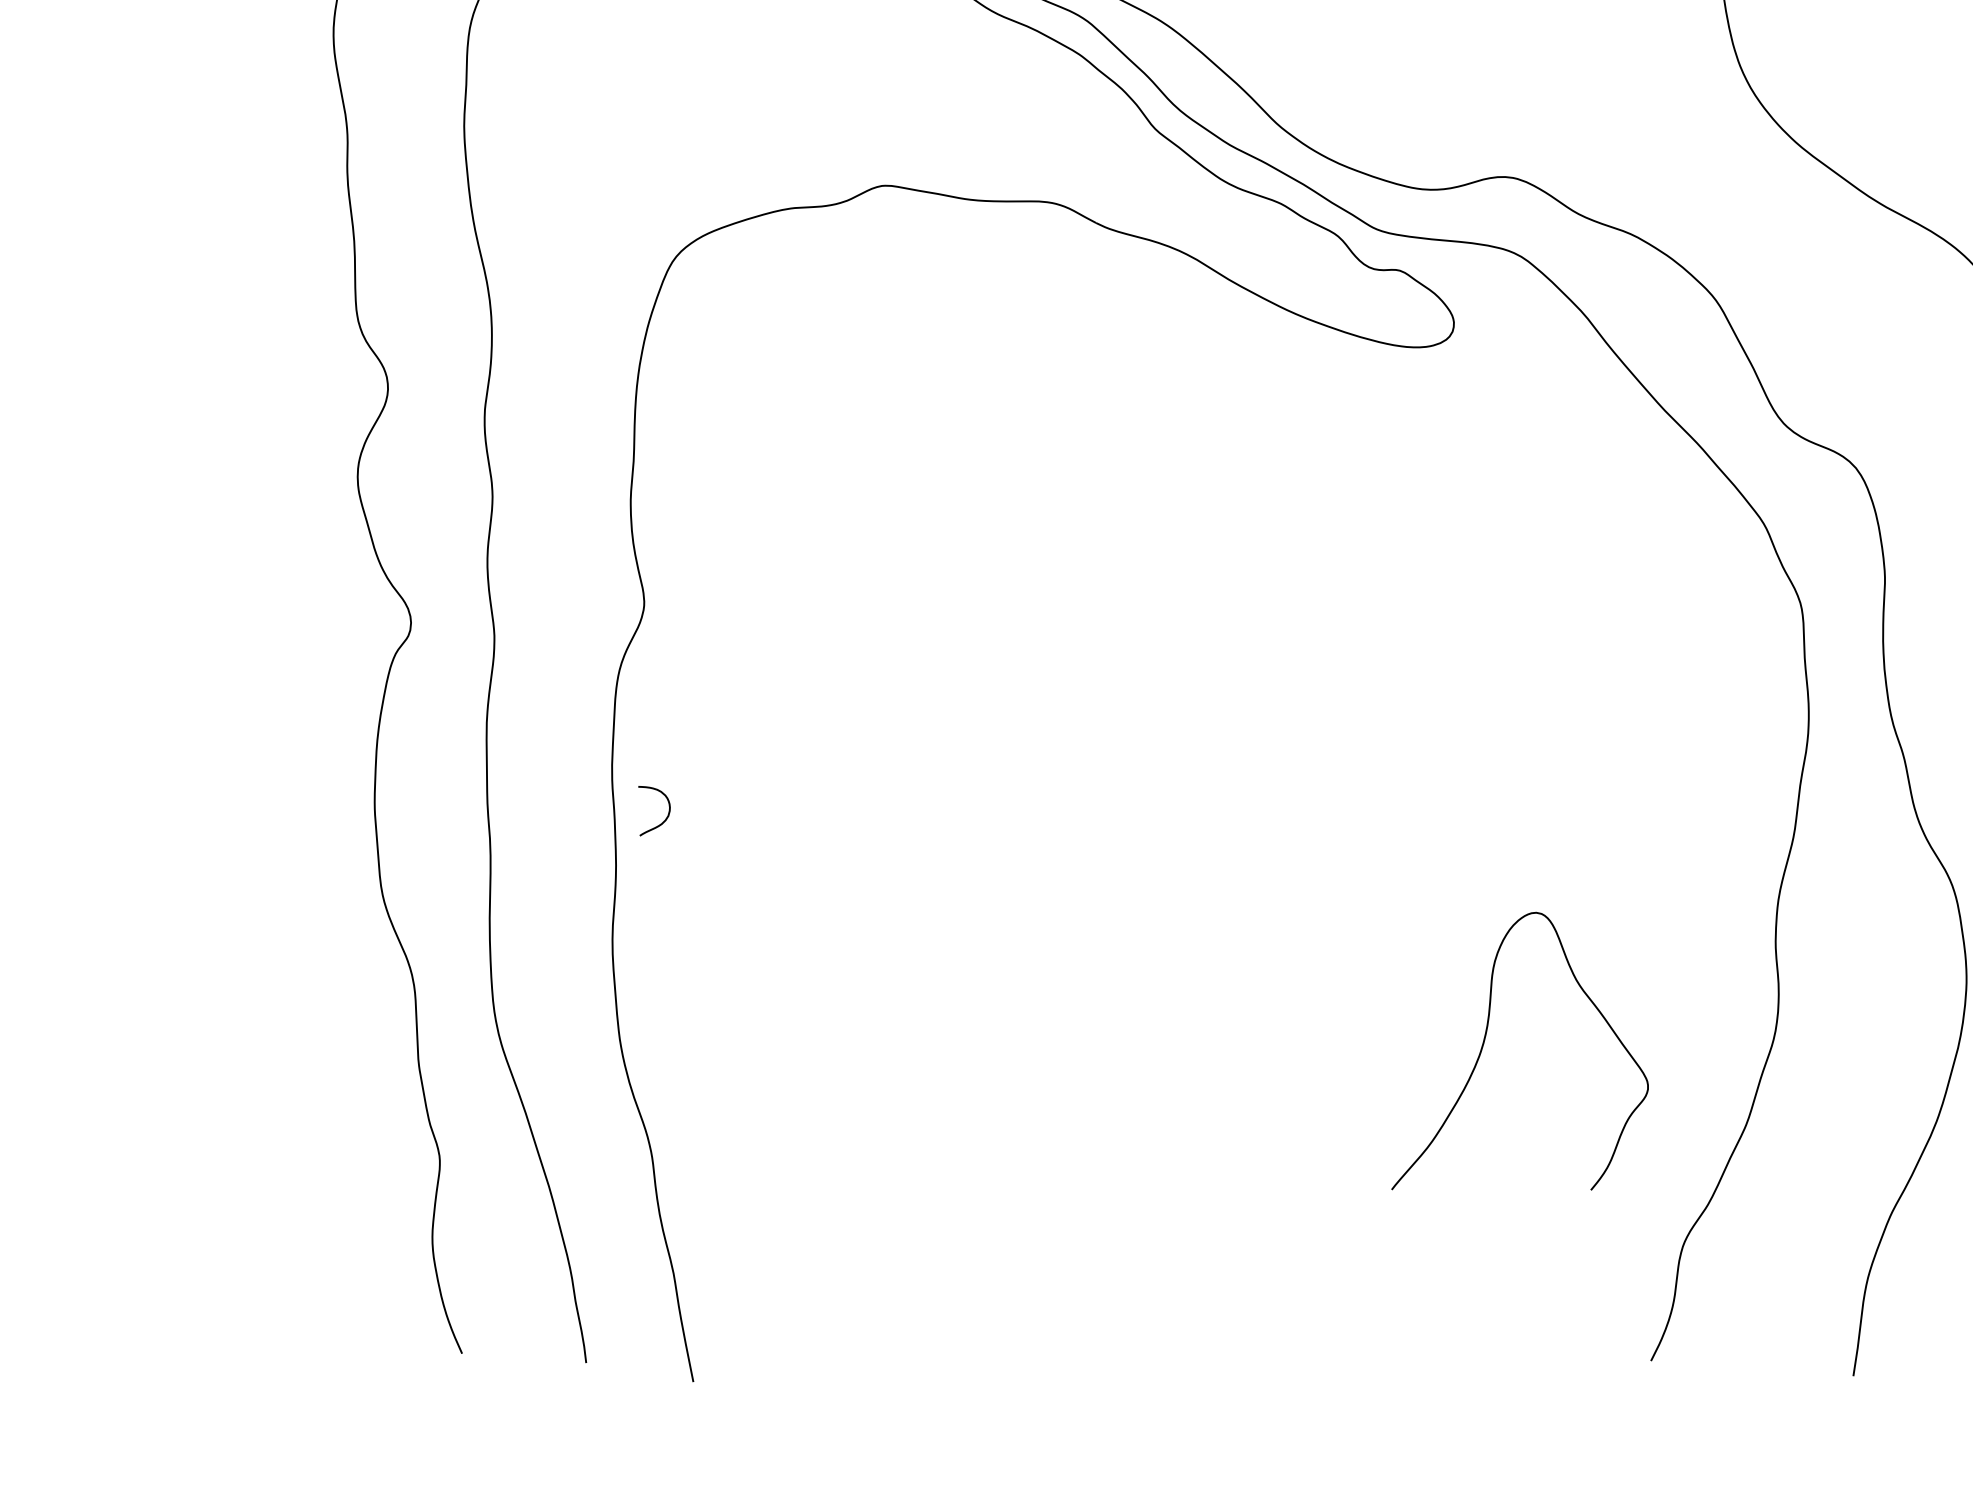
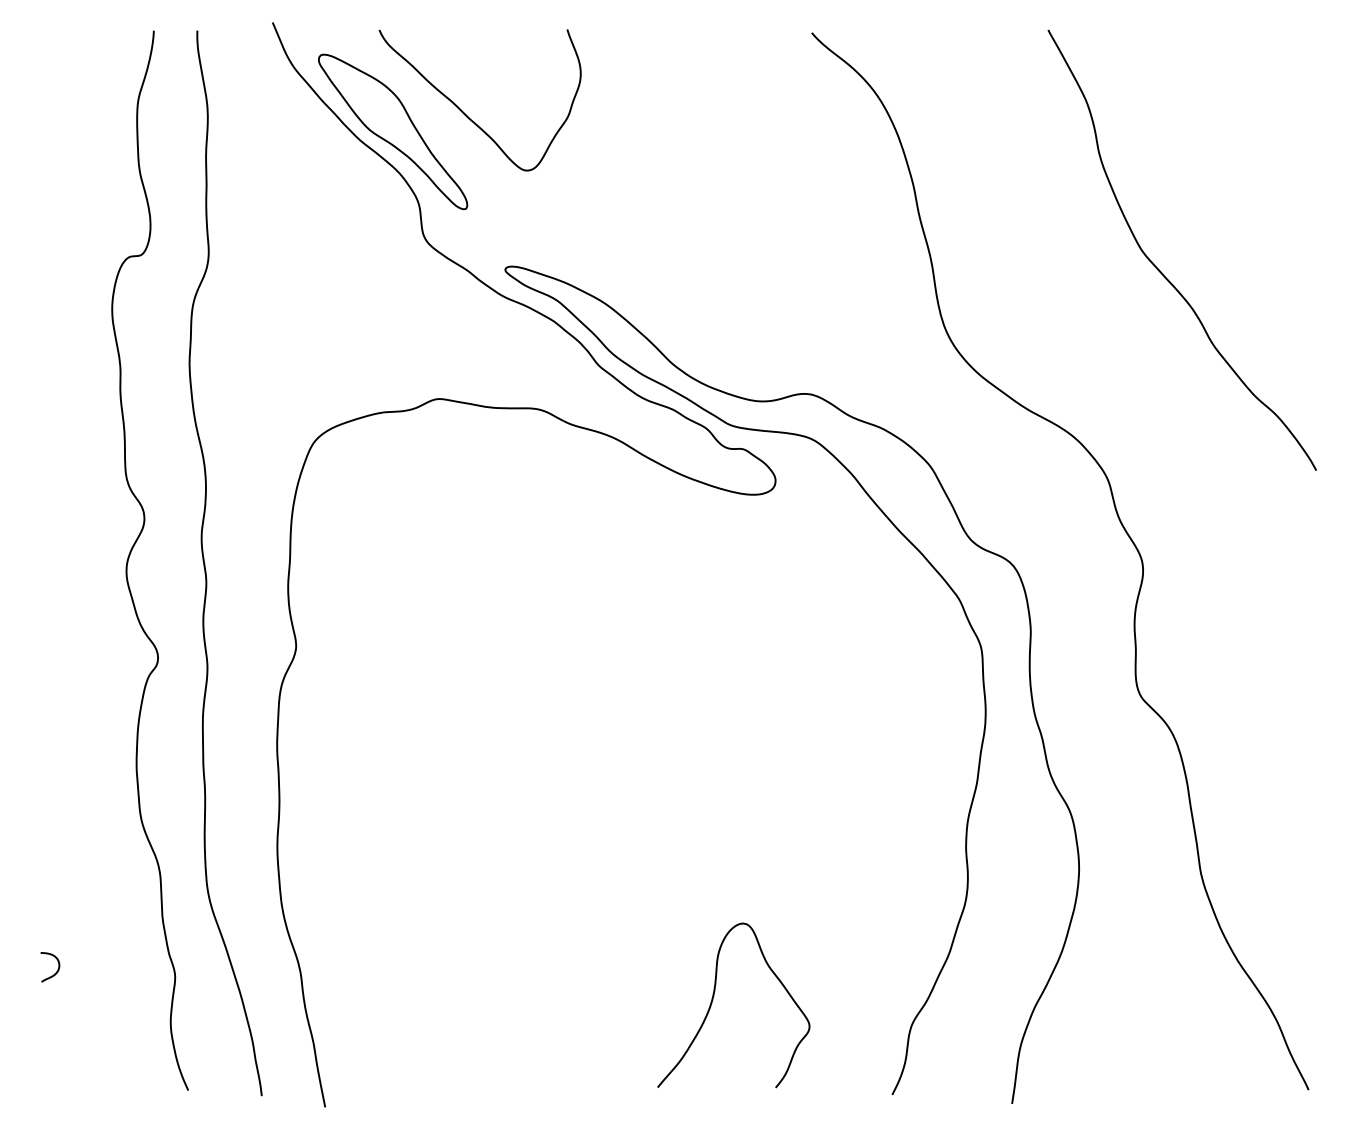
curve: (663, 819) -> (55, 972), moved
curve: (1485, 1042) -> (713, 1000), moved

